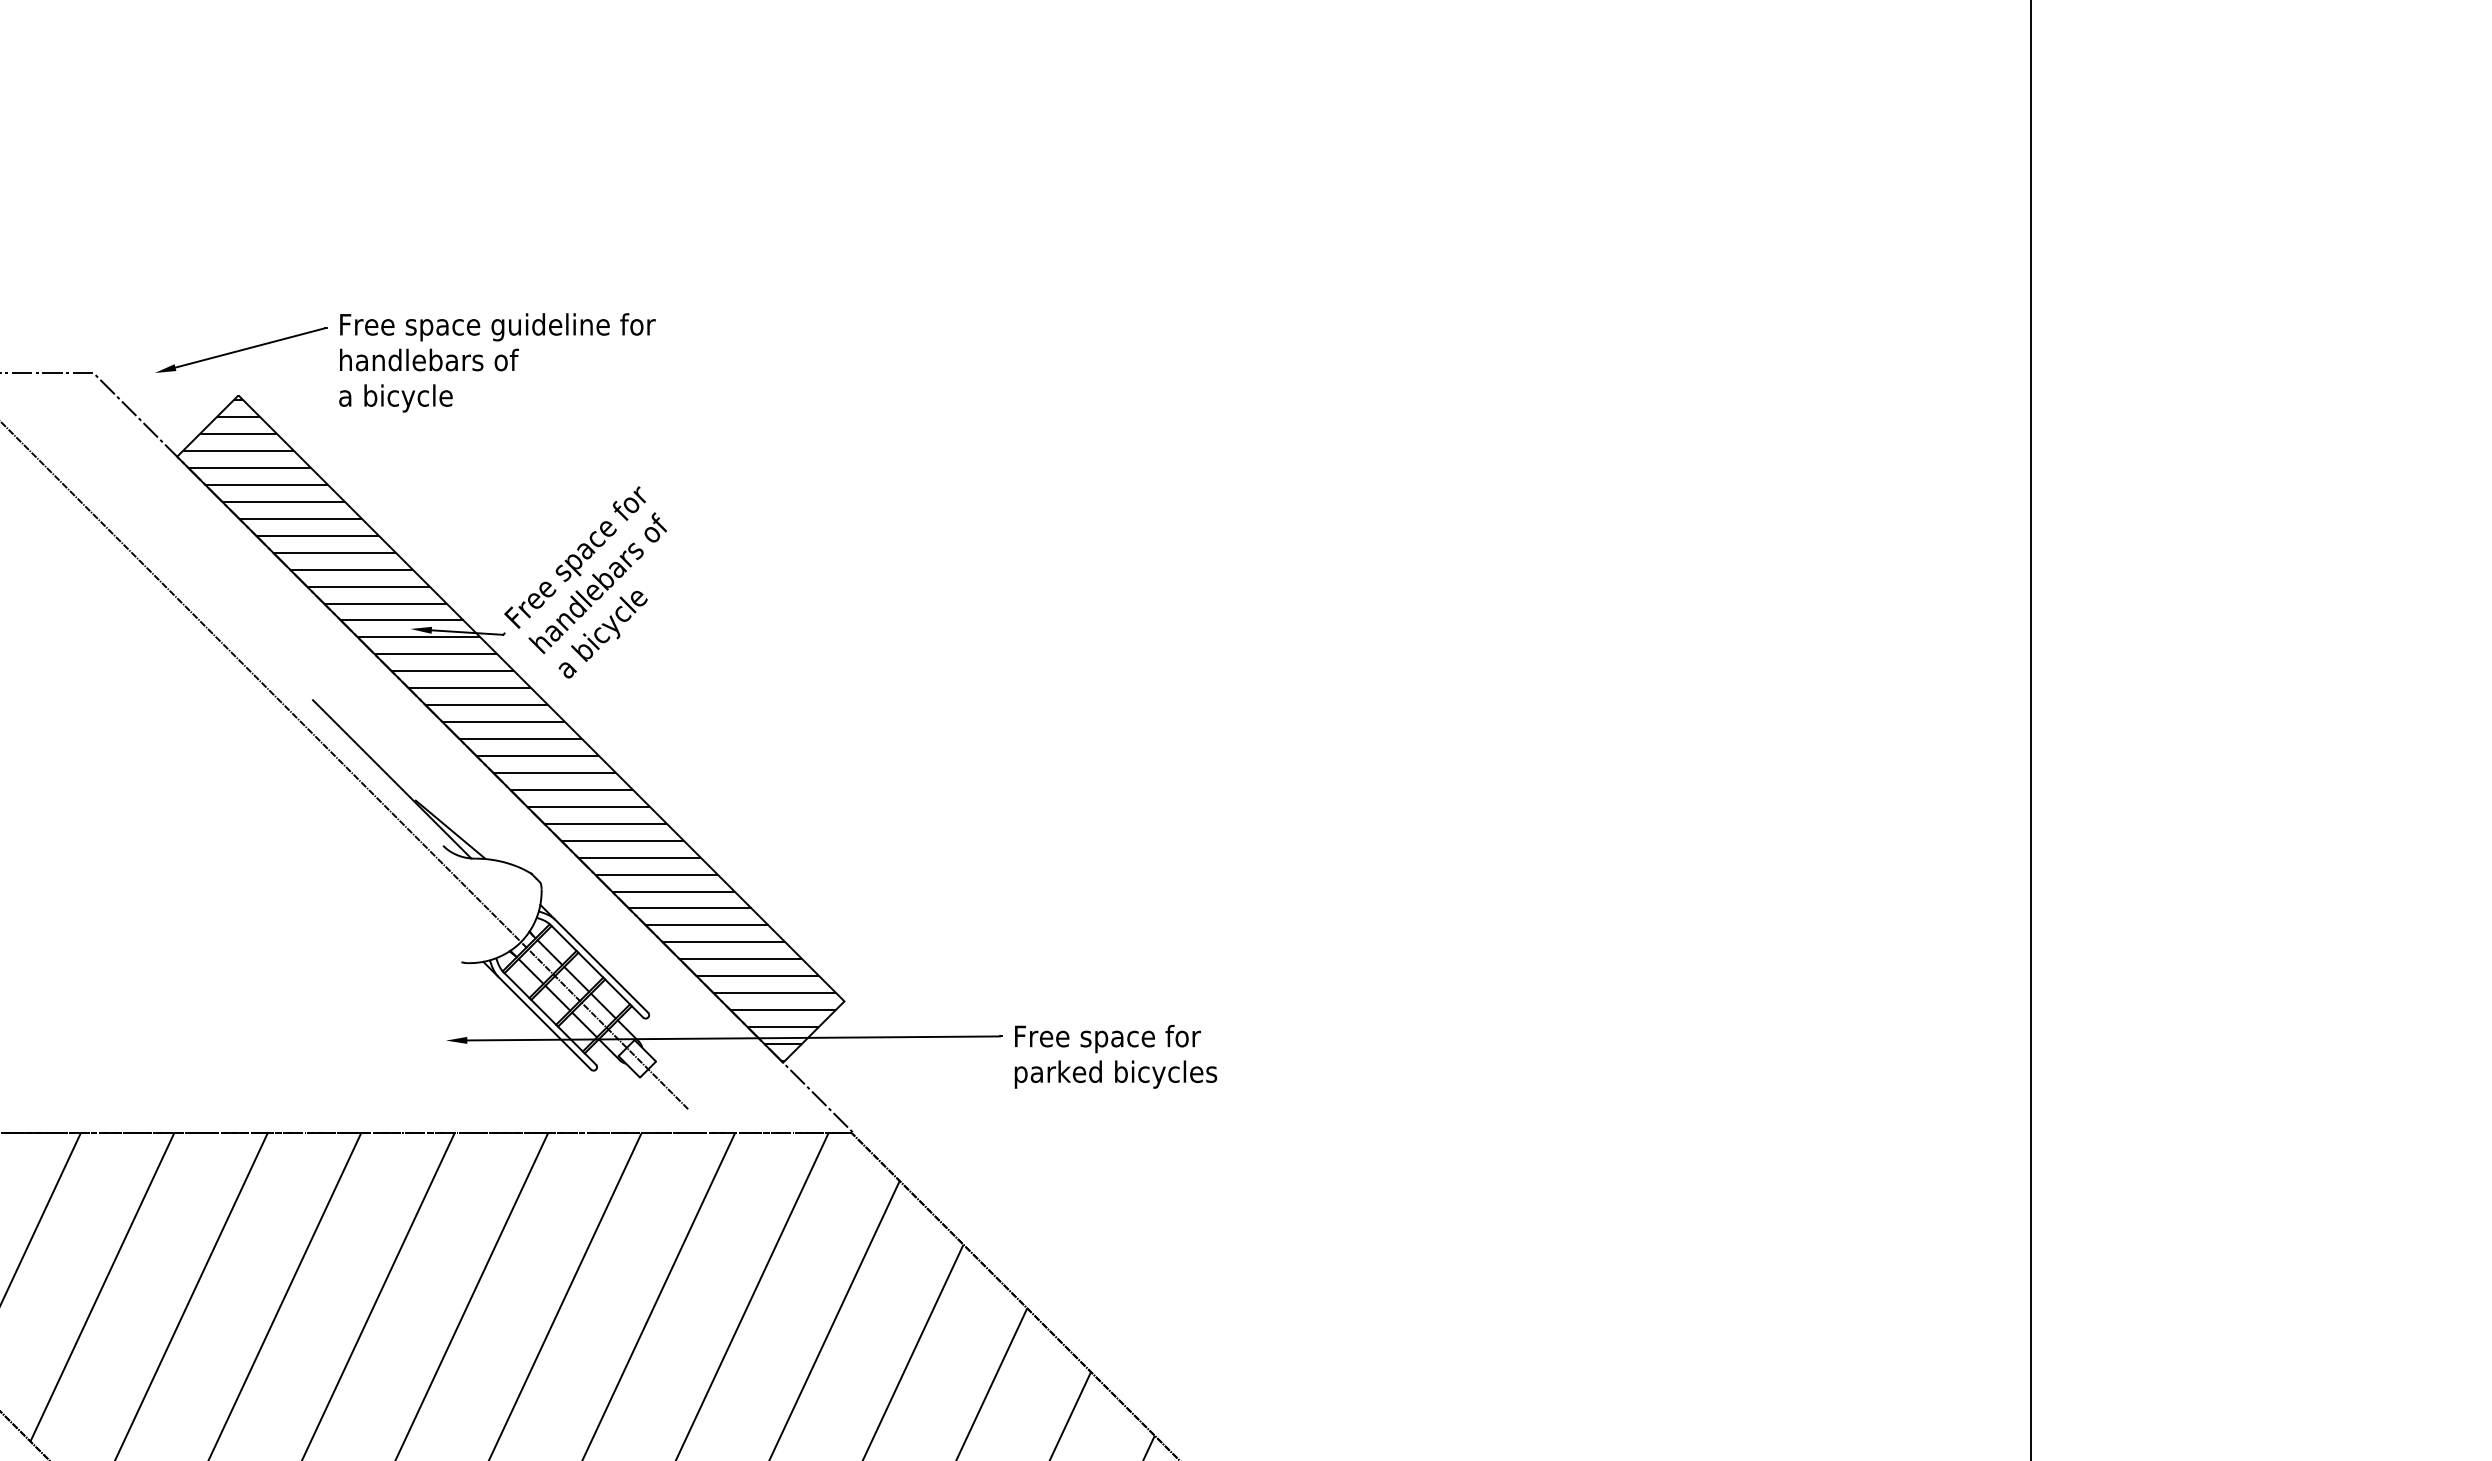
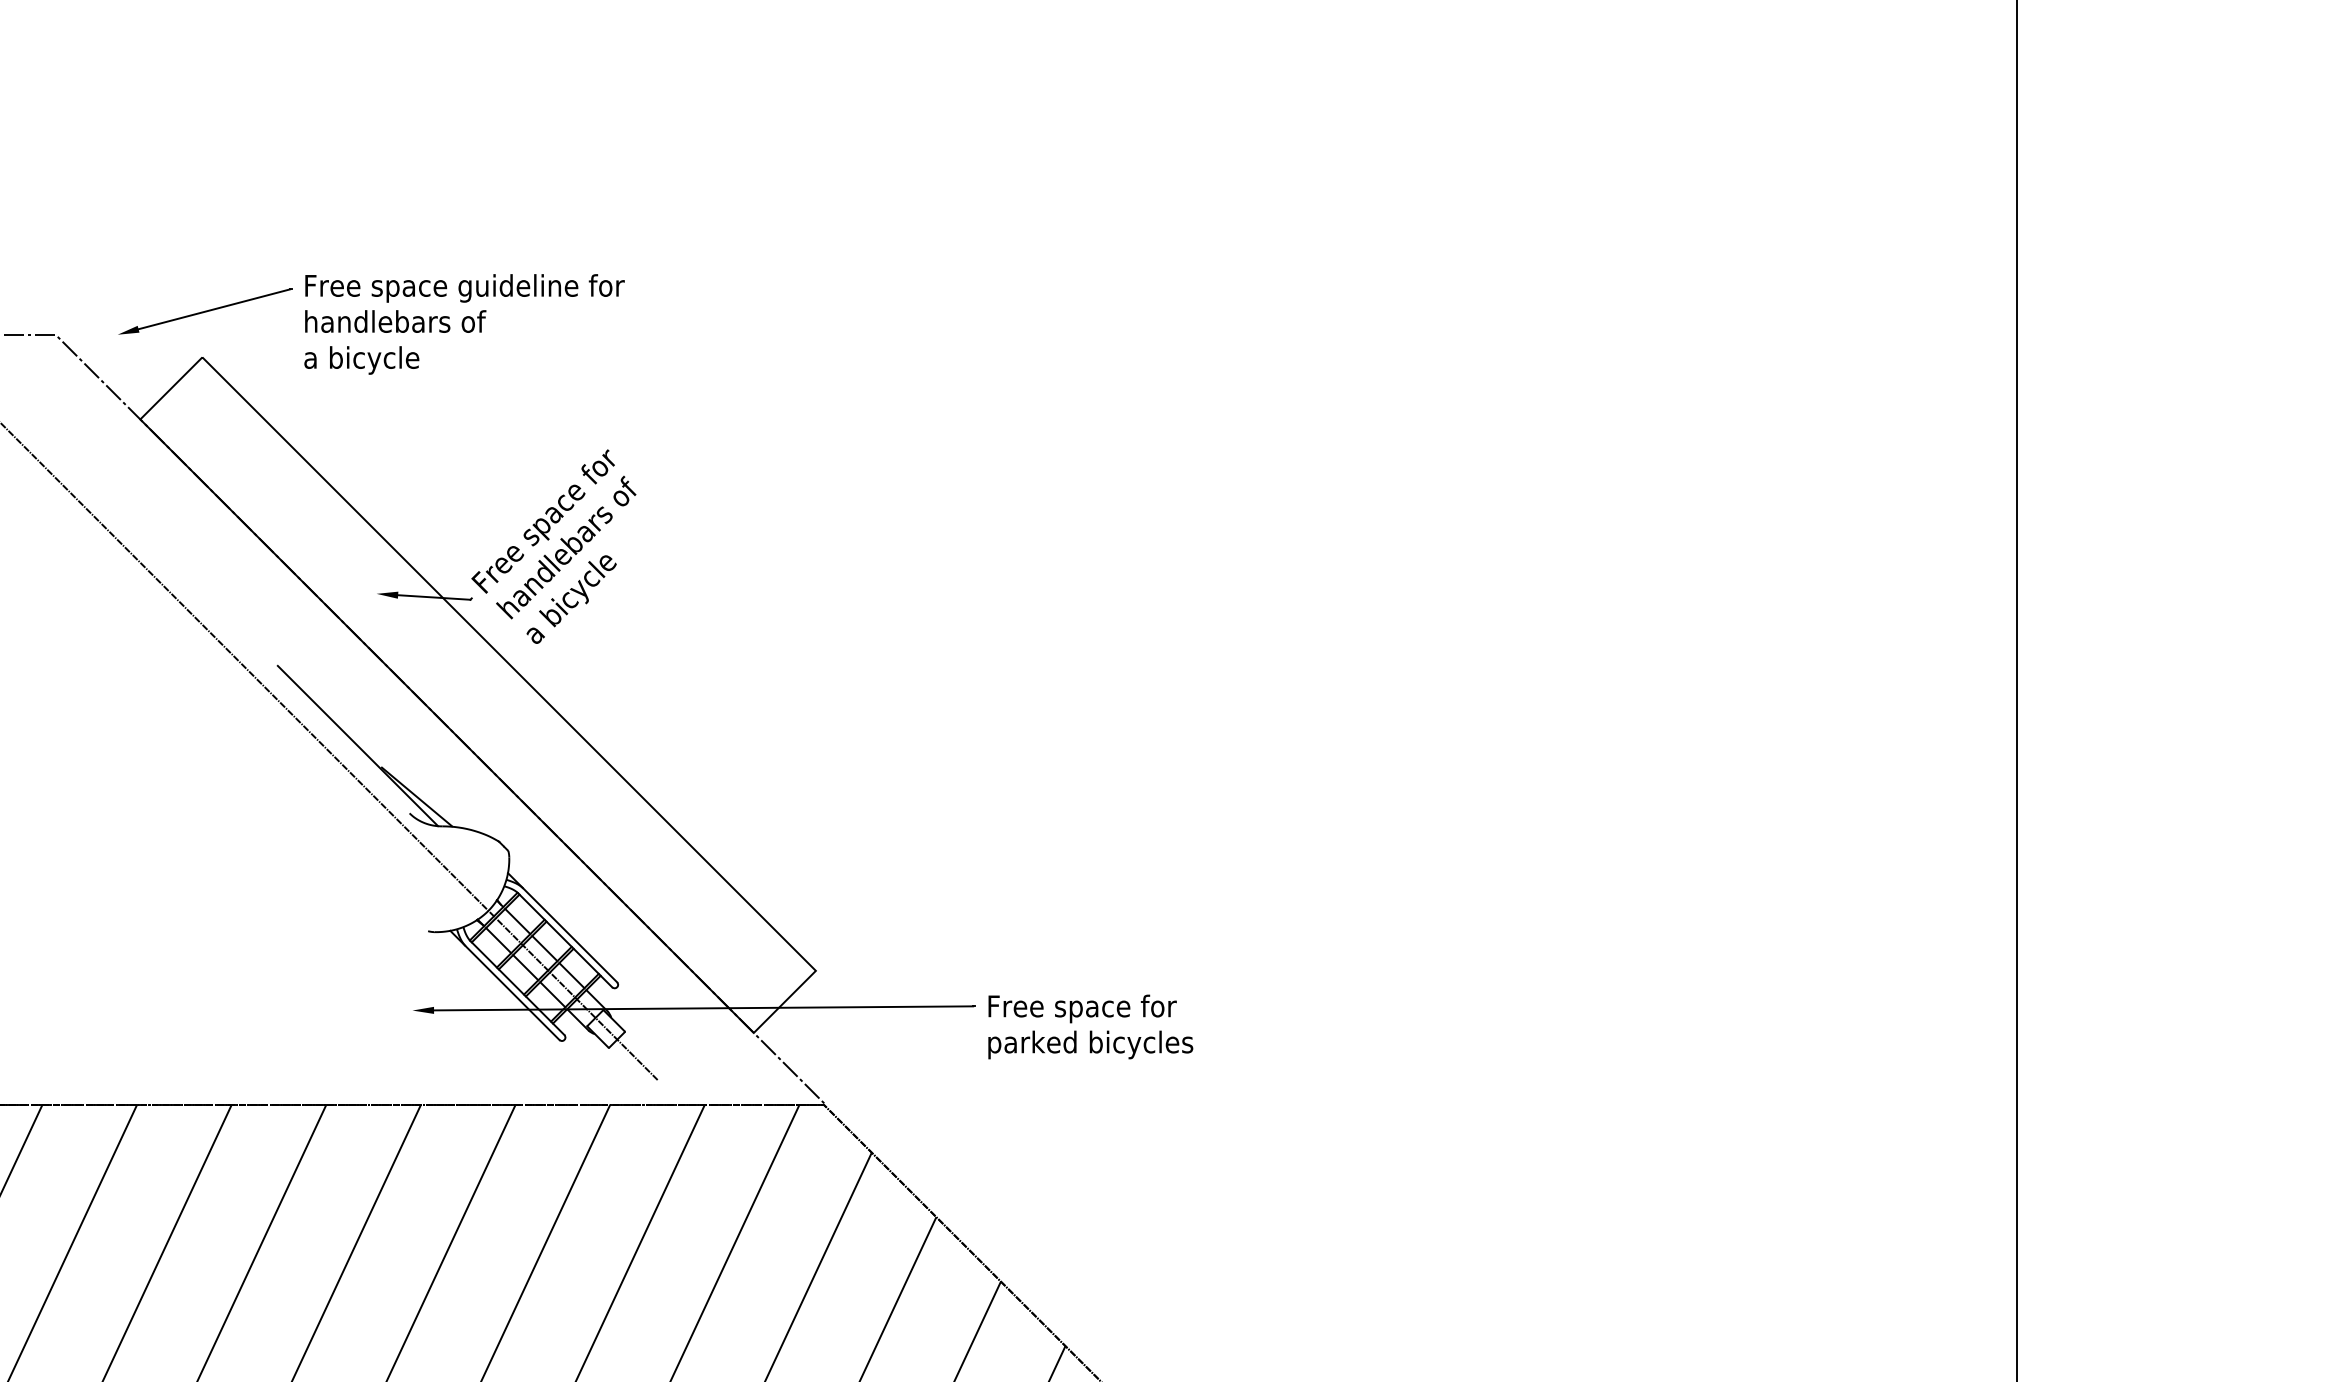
hatch: (509, 730) -> (476, 696), removed

